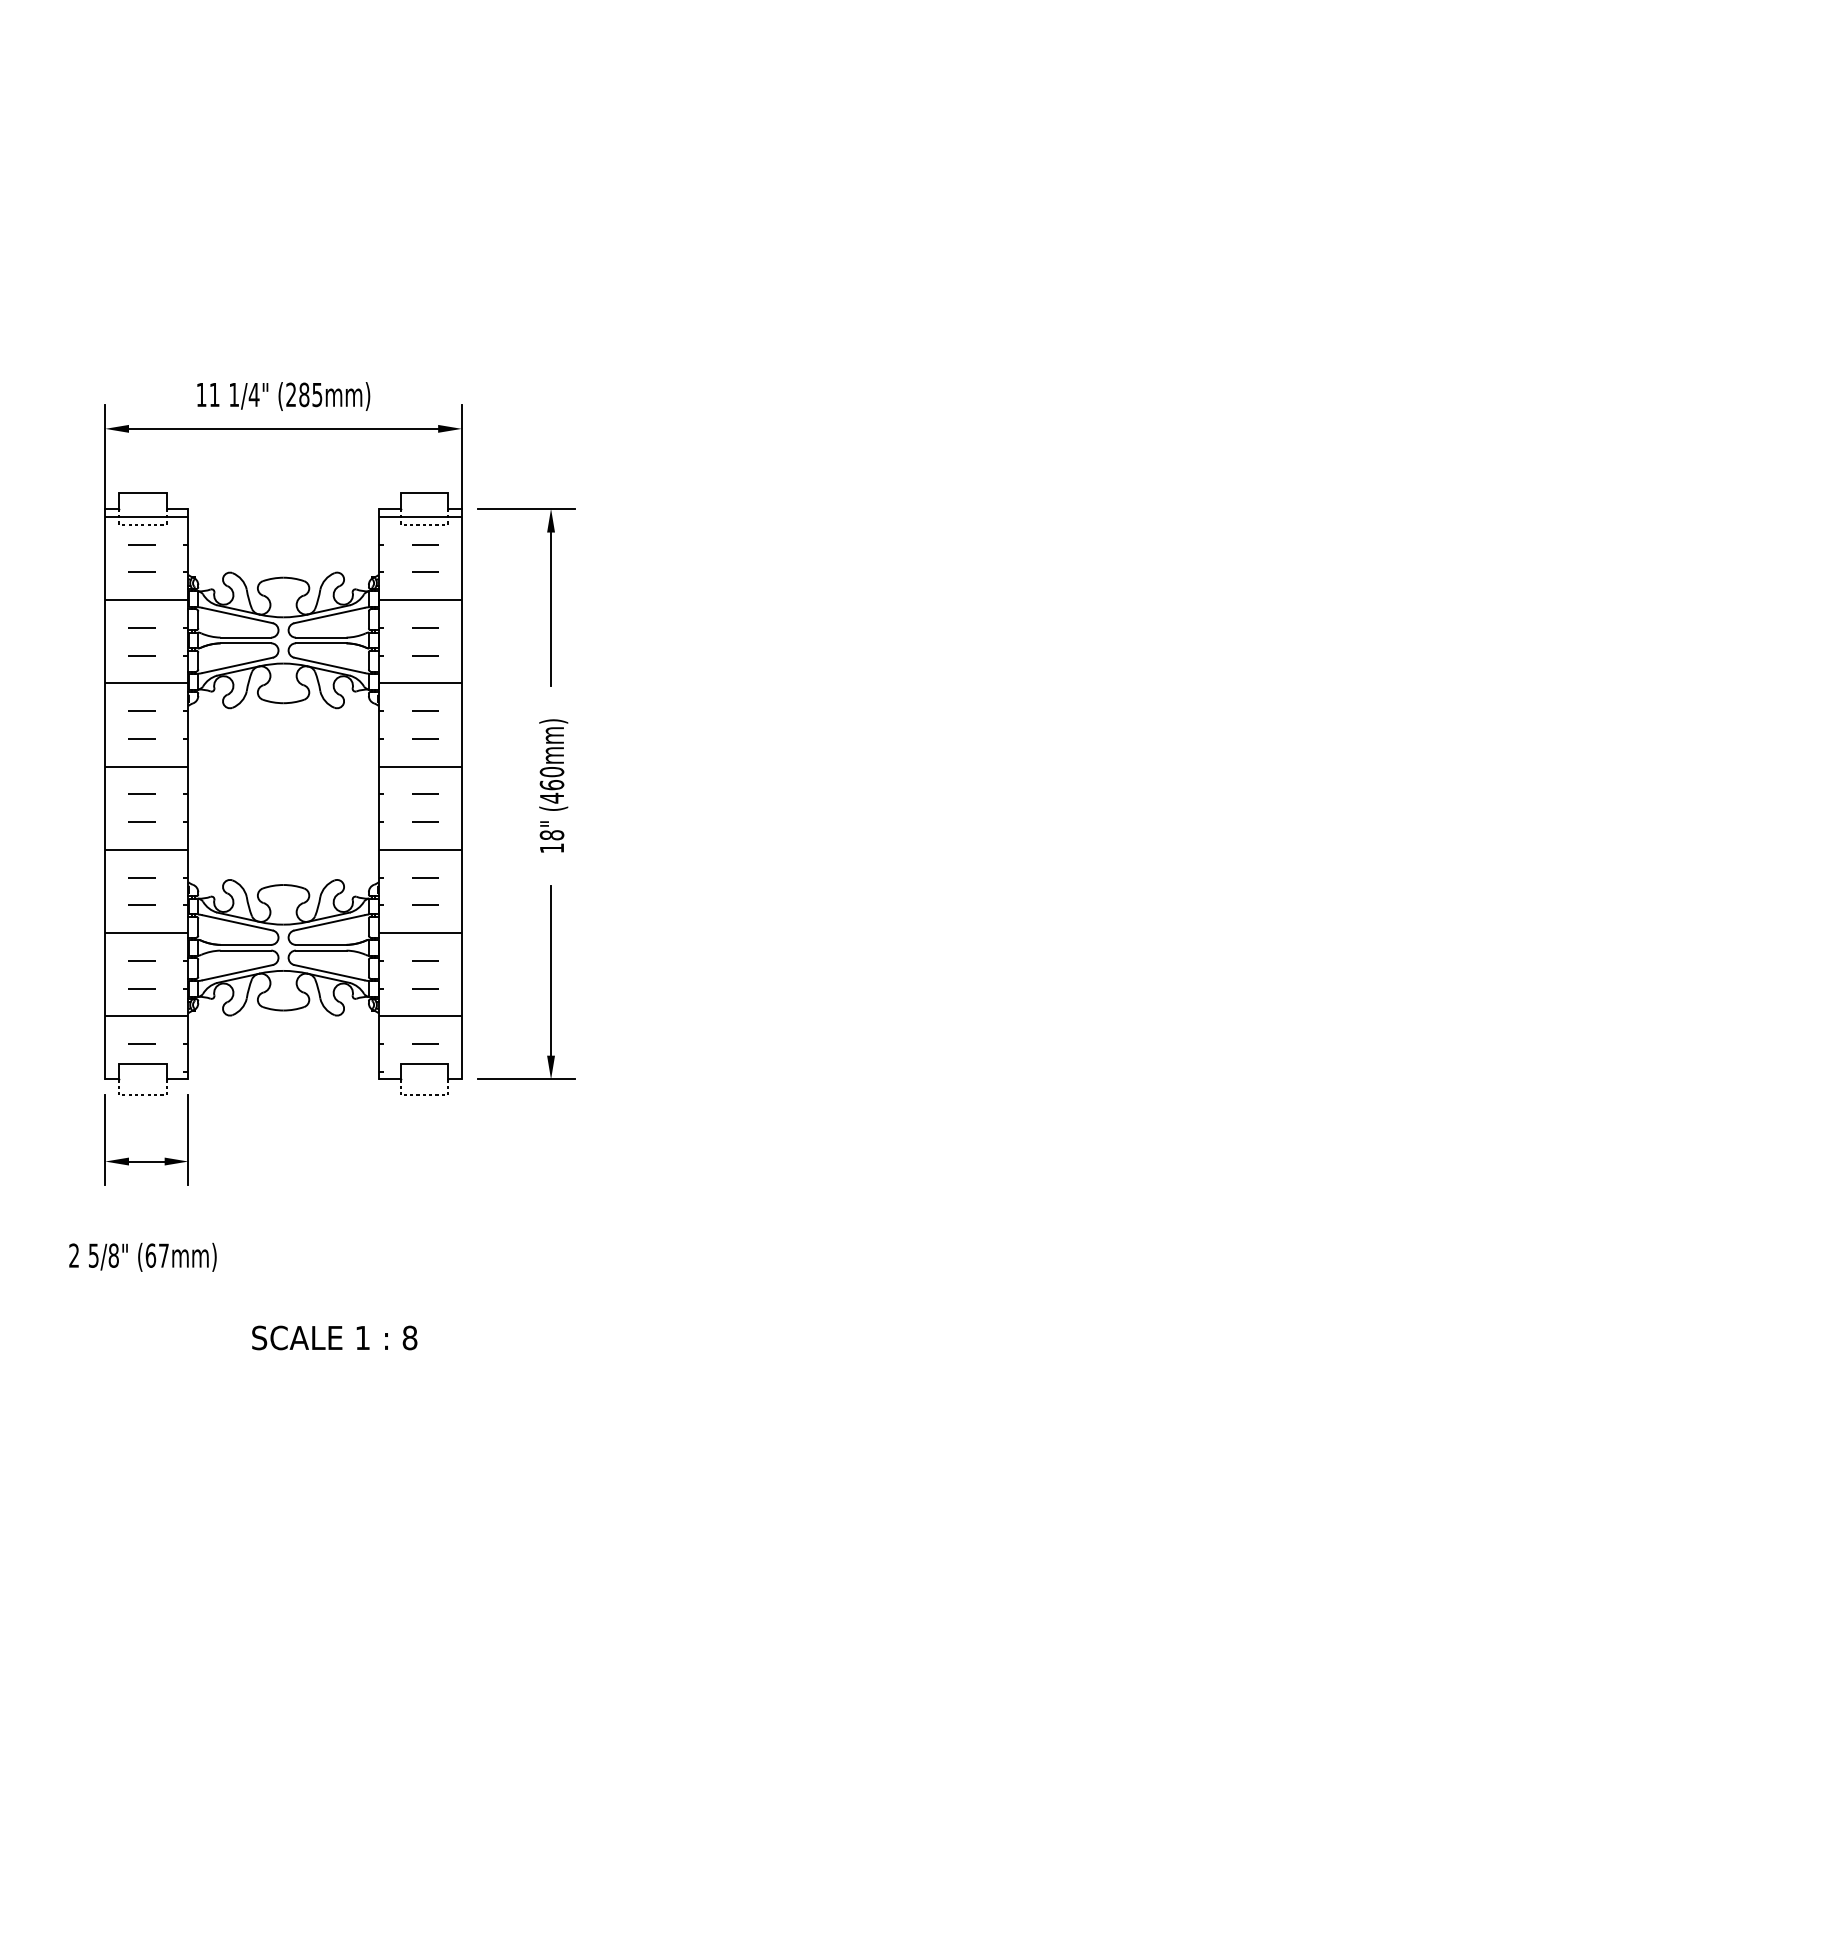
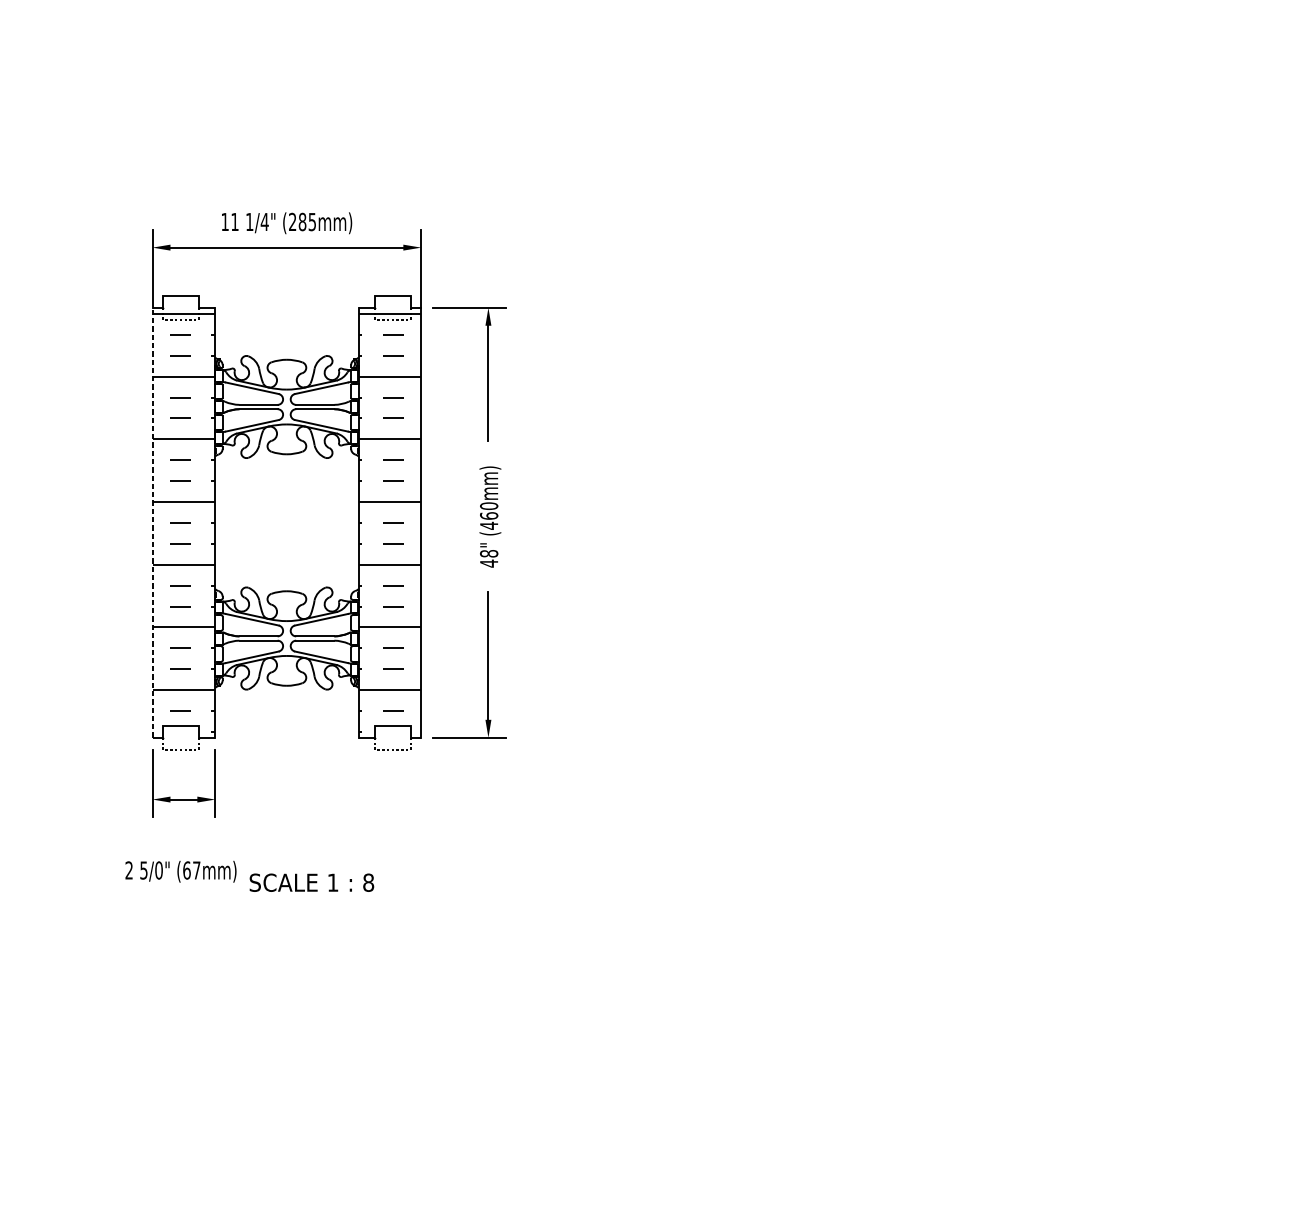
line: (105, 793) -> (152, 522), solid -> dashed
text: (551, 848) -> (488, 563), 18" -> 48"
text: (113, 1255) -> (158, 870), 5/8" -> 5/0"
text: (334, 1337) -> (311, 882), moved

